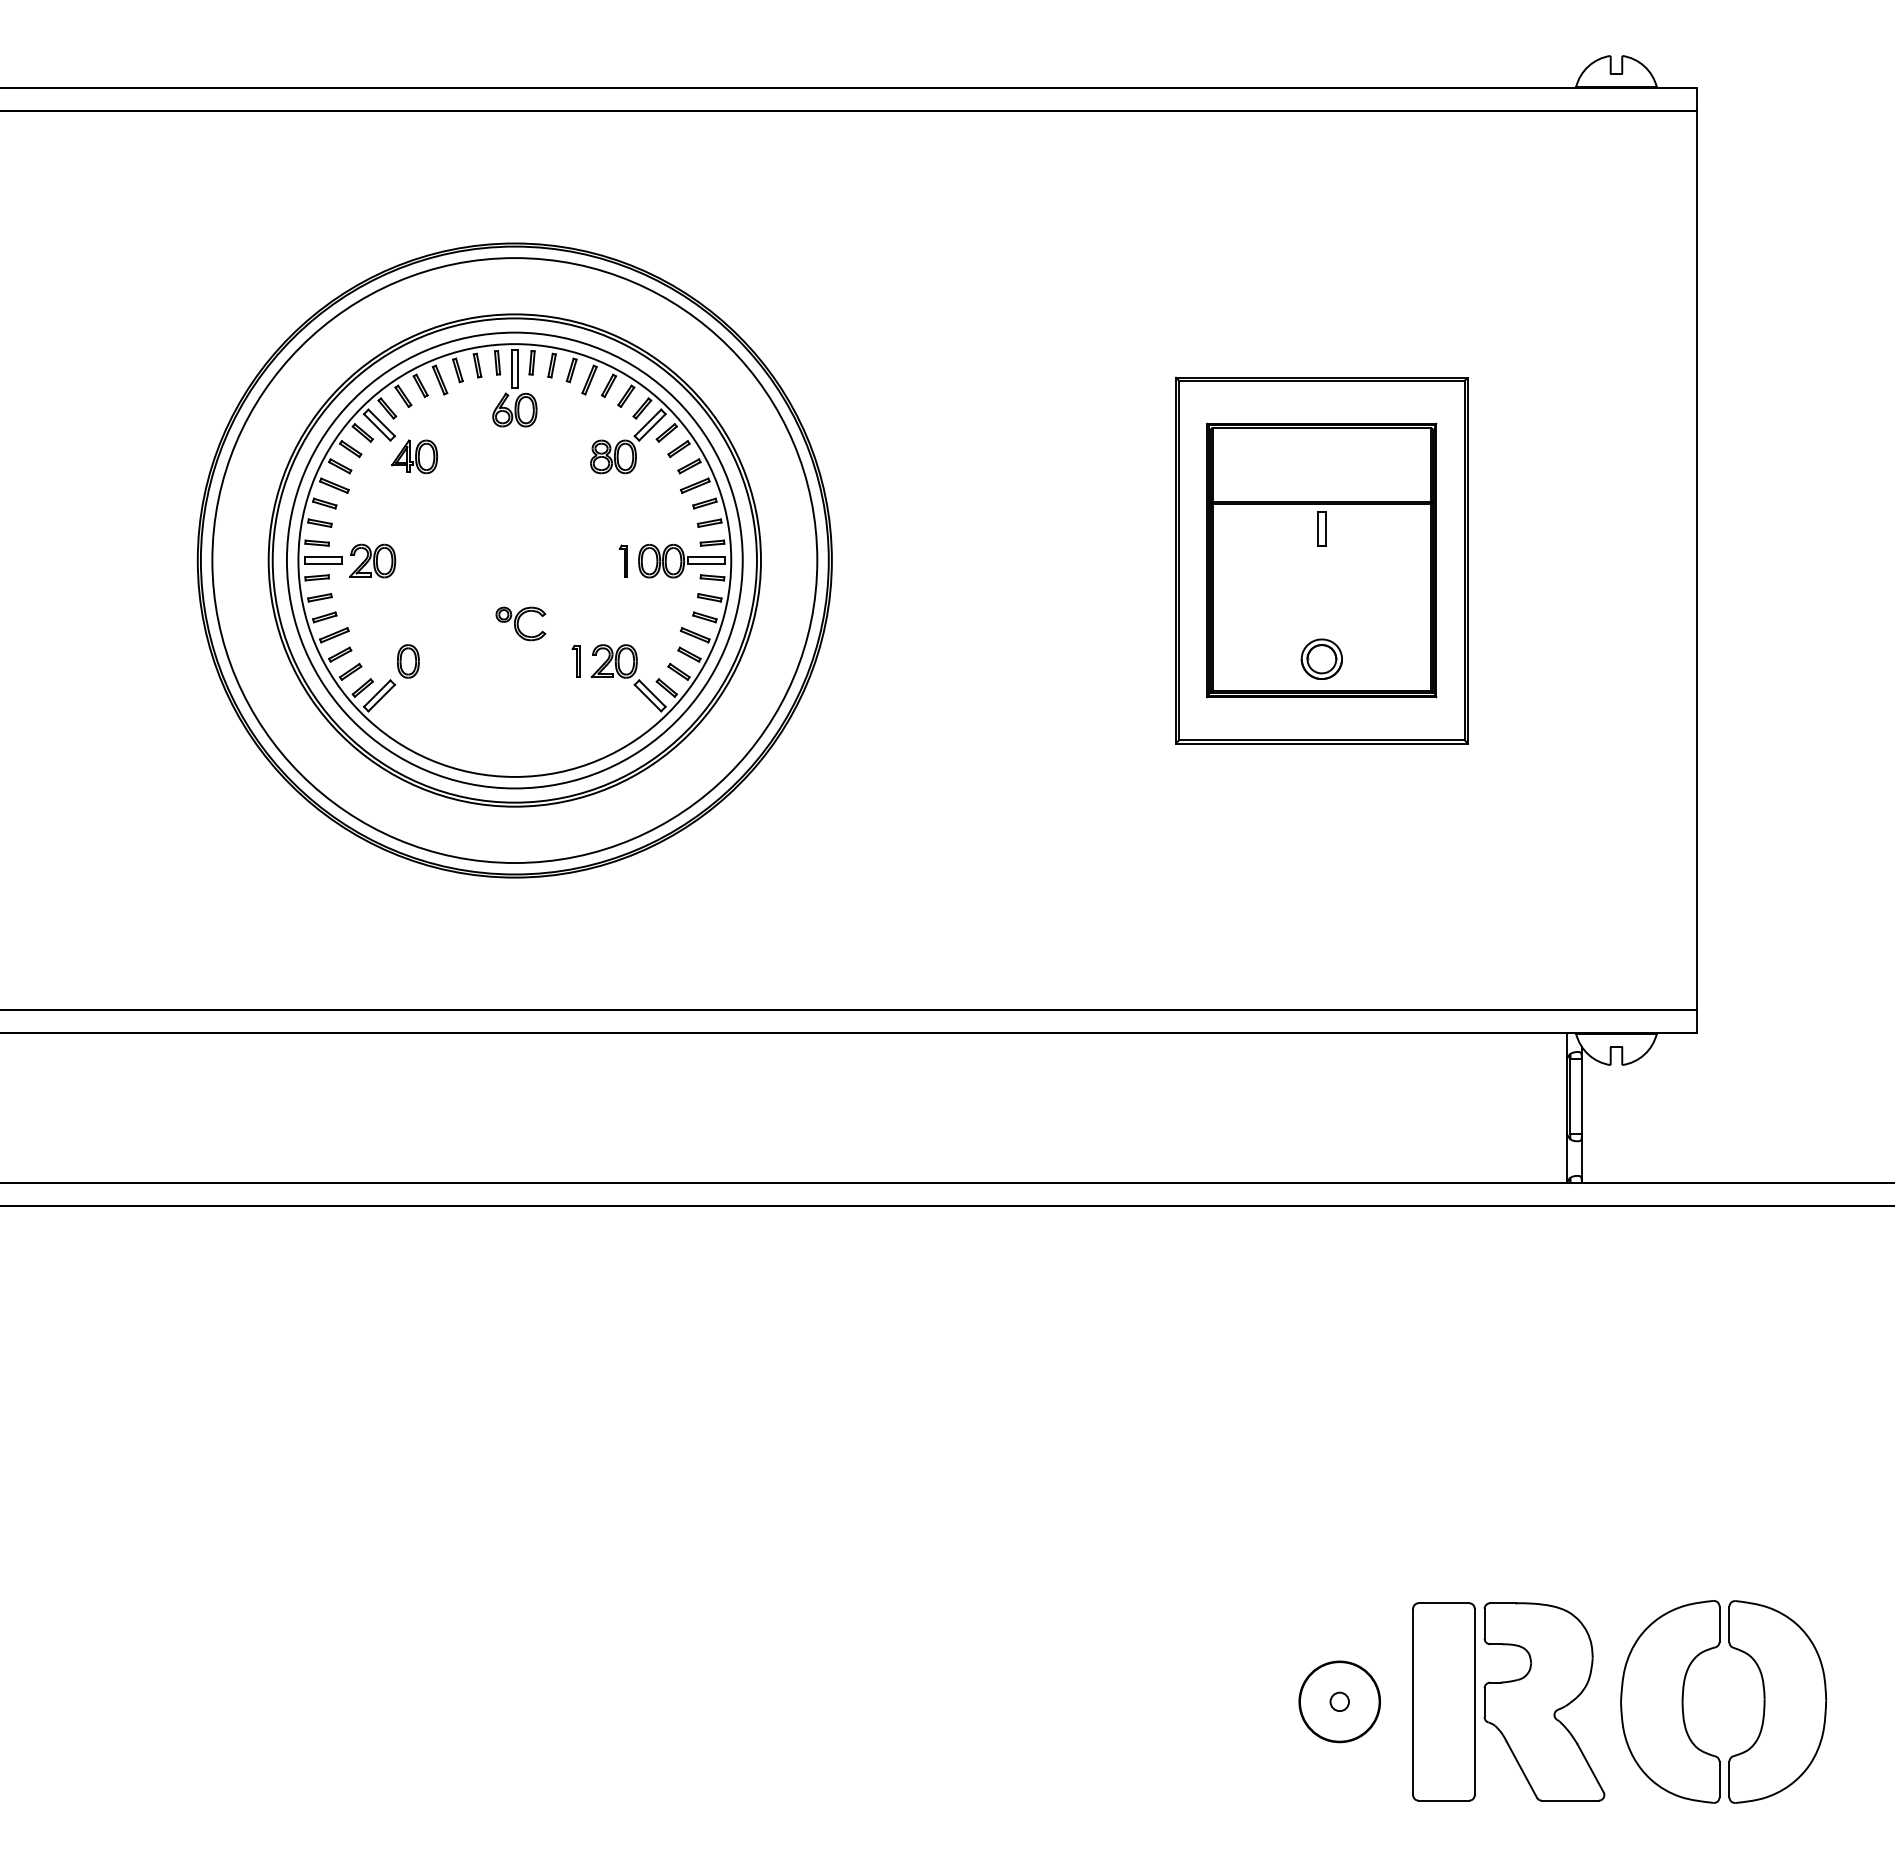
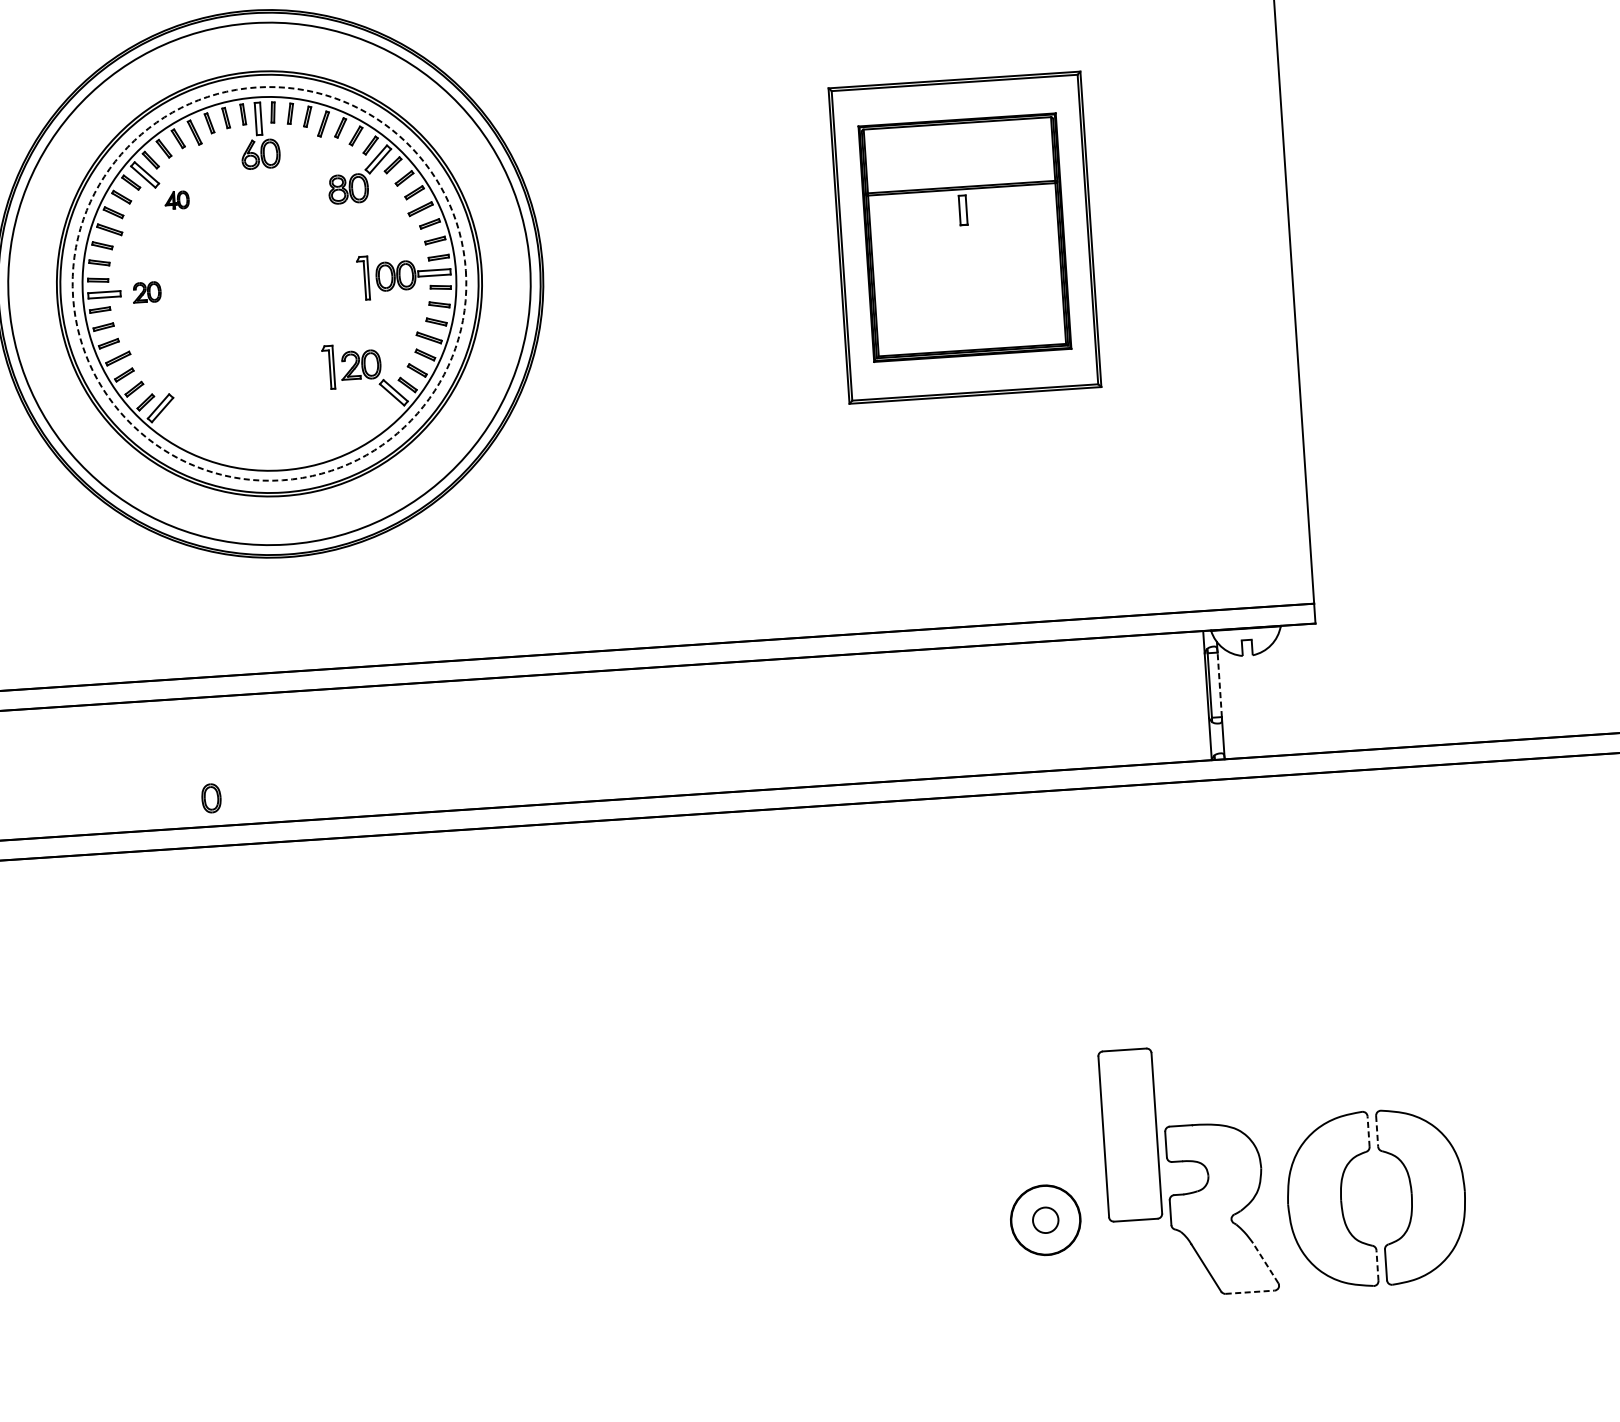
part: (414, 456) -> (177, 199), size x0.6
part: (372, 560) -> (146, 292), size x0.7
circle: (514, 560) -> (269, 283), solid -> dashed
part: (623, 560) -> (363, 277), size x1.6
part: (520, 623) -> (277, 337), removed
part: (1321, 658) -> (970, 322), removed
part: (575, 660) -> (327, 366), size x1.6
part: (408, 661) -> (211, 798), moved
line: (1581, 1096) -> (1219, 684), solid -> dashed
line: (1719, 1624) -> (1368, 1131), solid -> dashed
line: (1729, 1624) -> (1377, 1131), solid -> dashed
circle: (1339, 1701) -> (1045, 1219), size x1.6
part: (1443, 1701) -> (1129, 1134), moved
line: (1590, 1767) -> (1265, 1262), solid -> dashed
line: (1719, 1779) -> (1377, 1265), solid -> dashed
line: (1570, 1800) -> (1250, 1292), solid -> dashed

